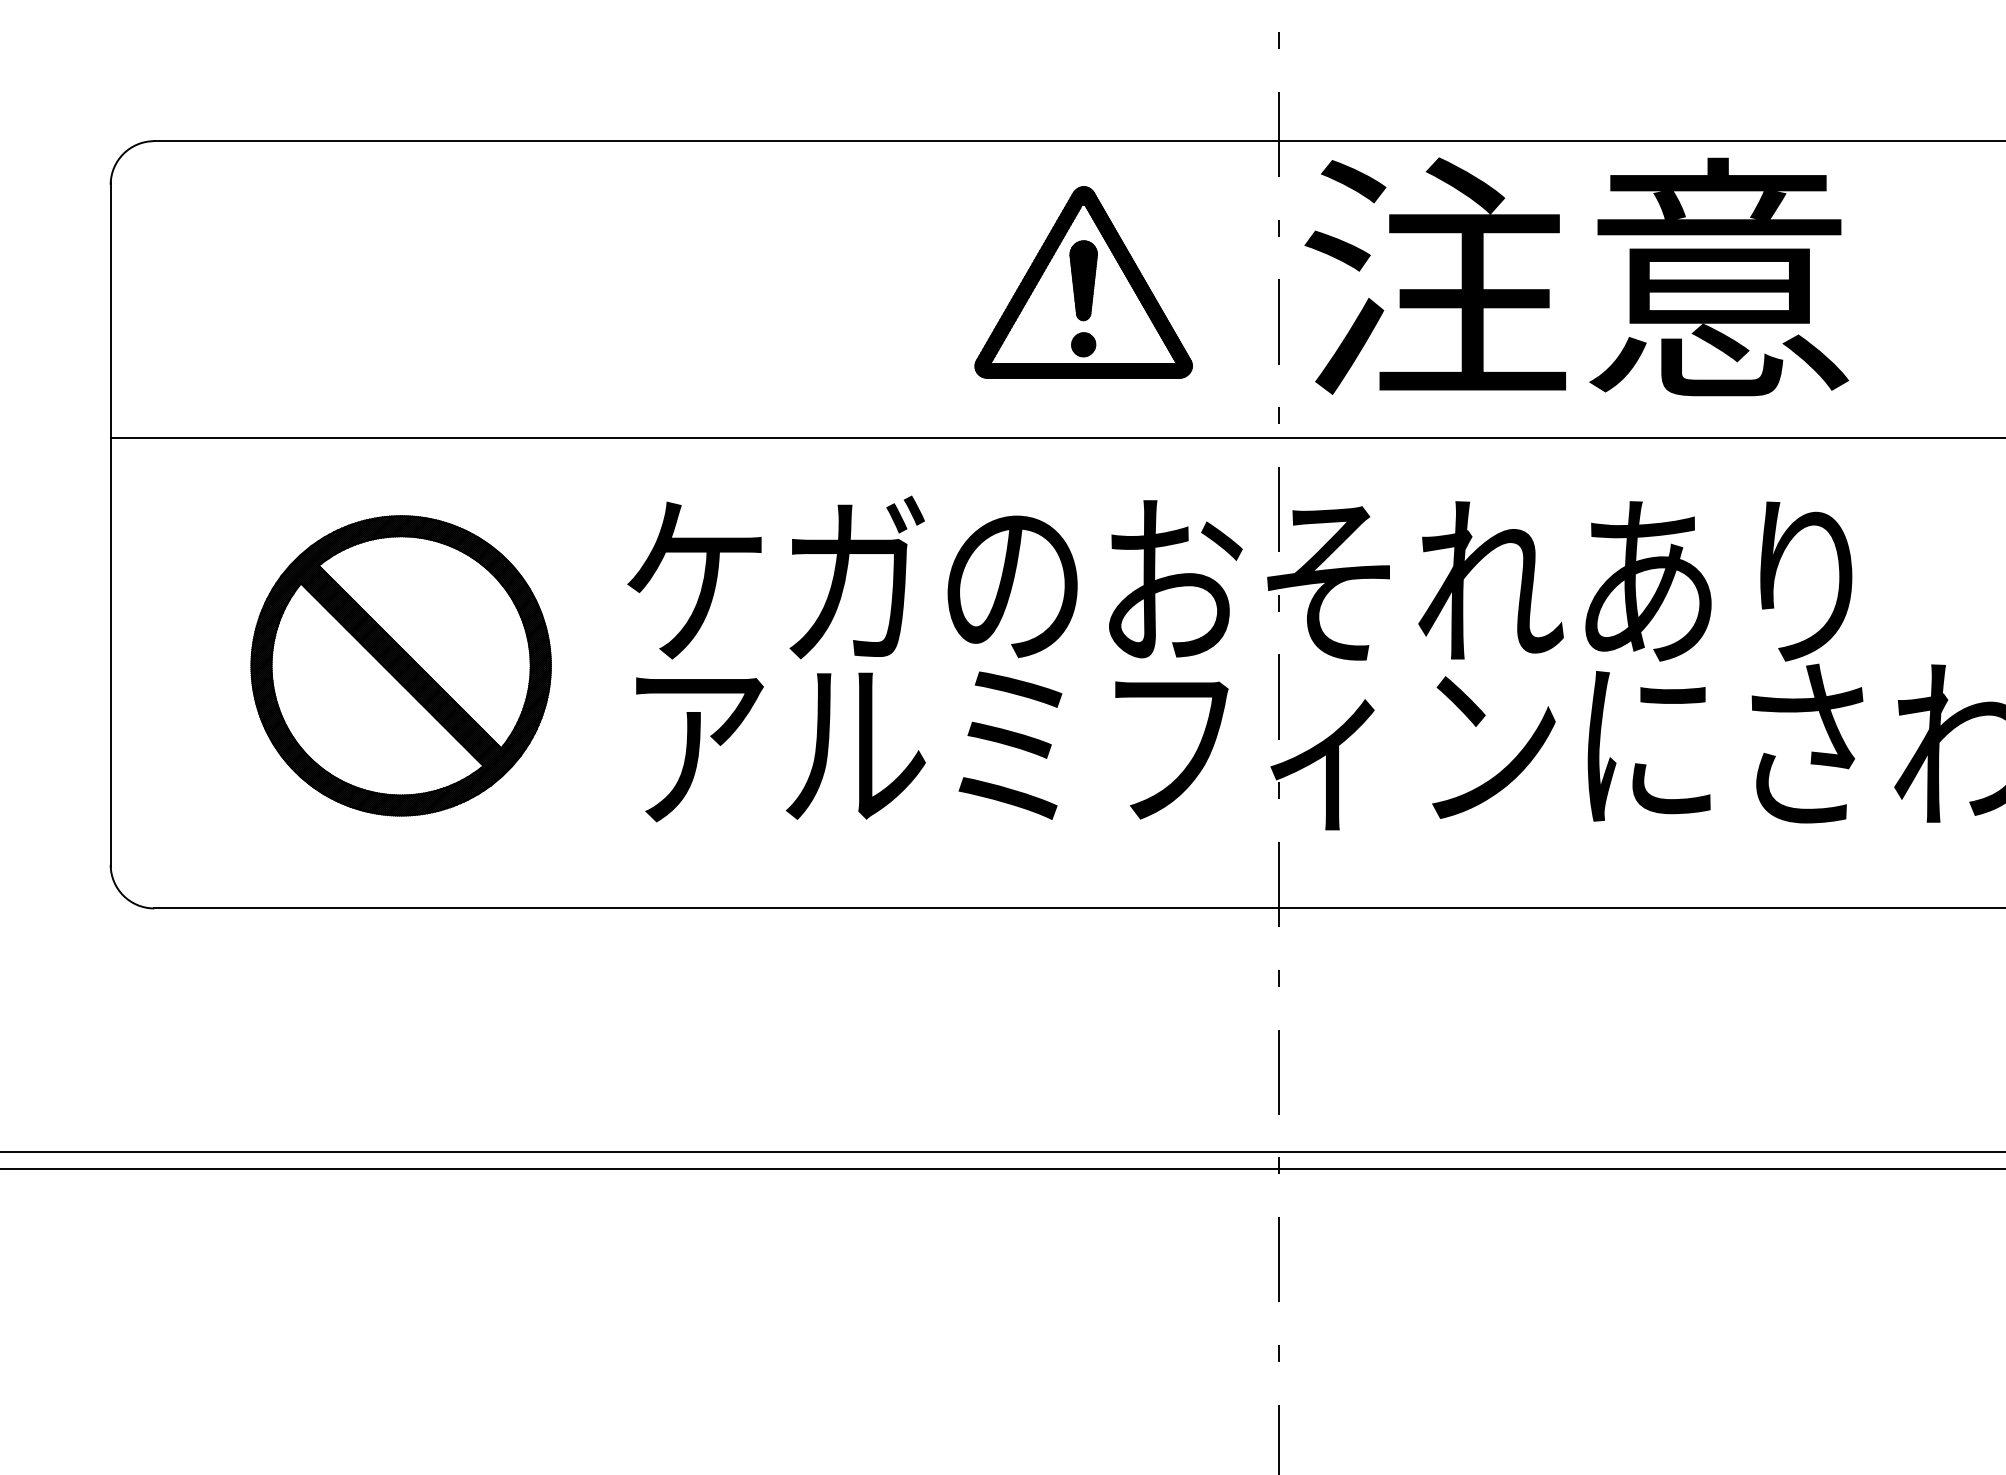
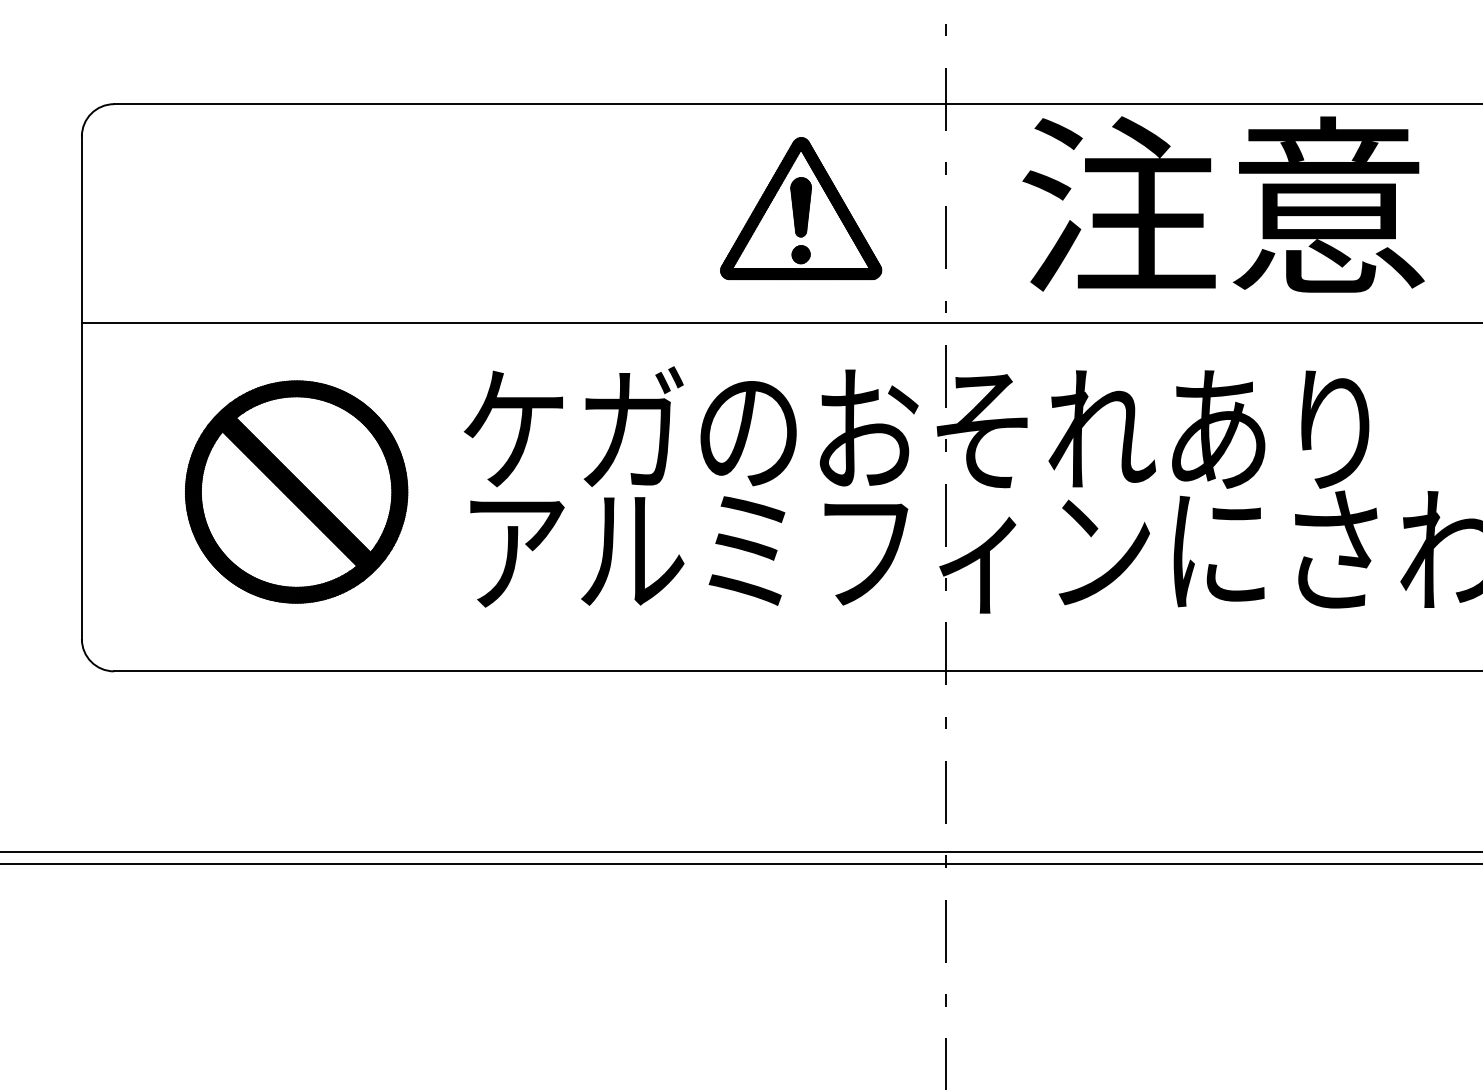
text: (1576, 276) -> (1223, 204), moved

